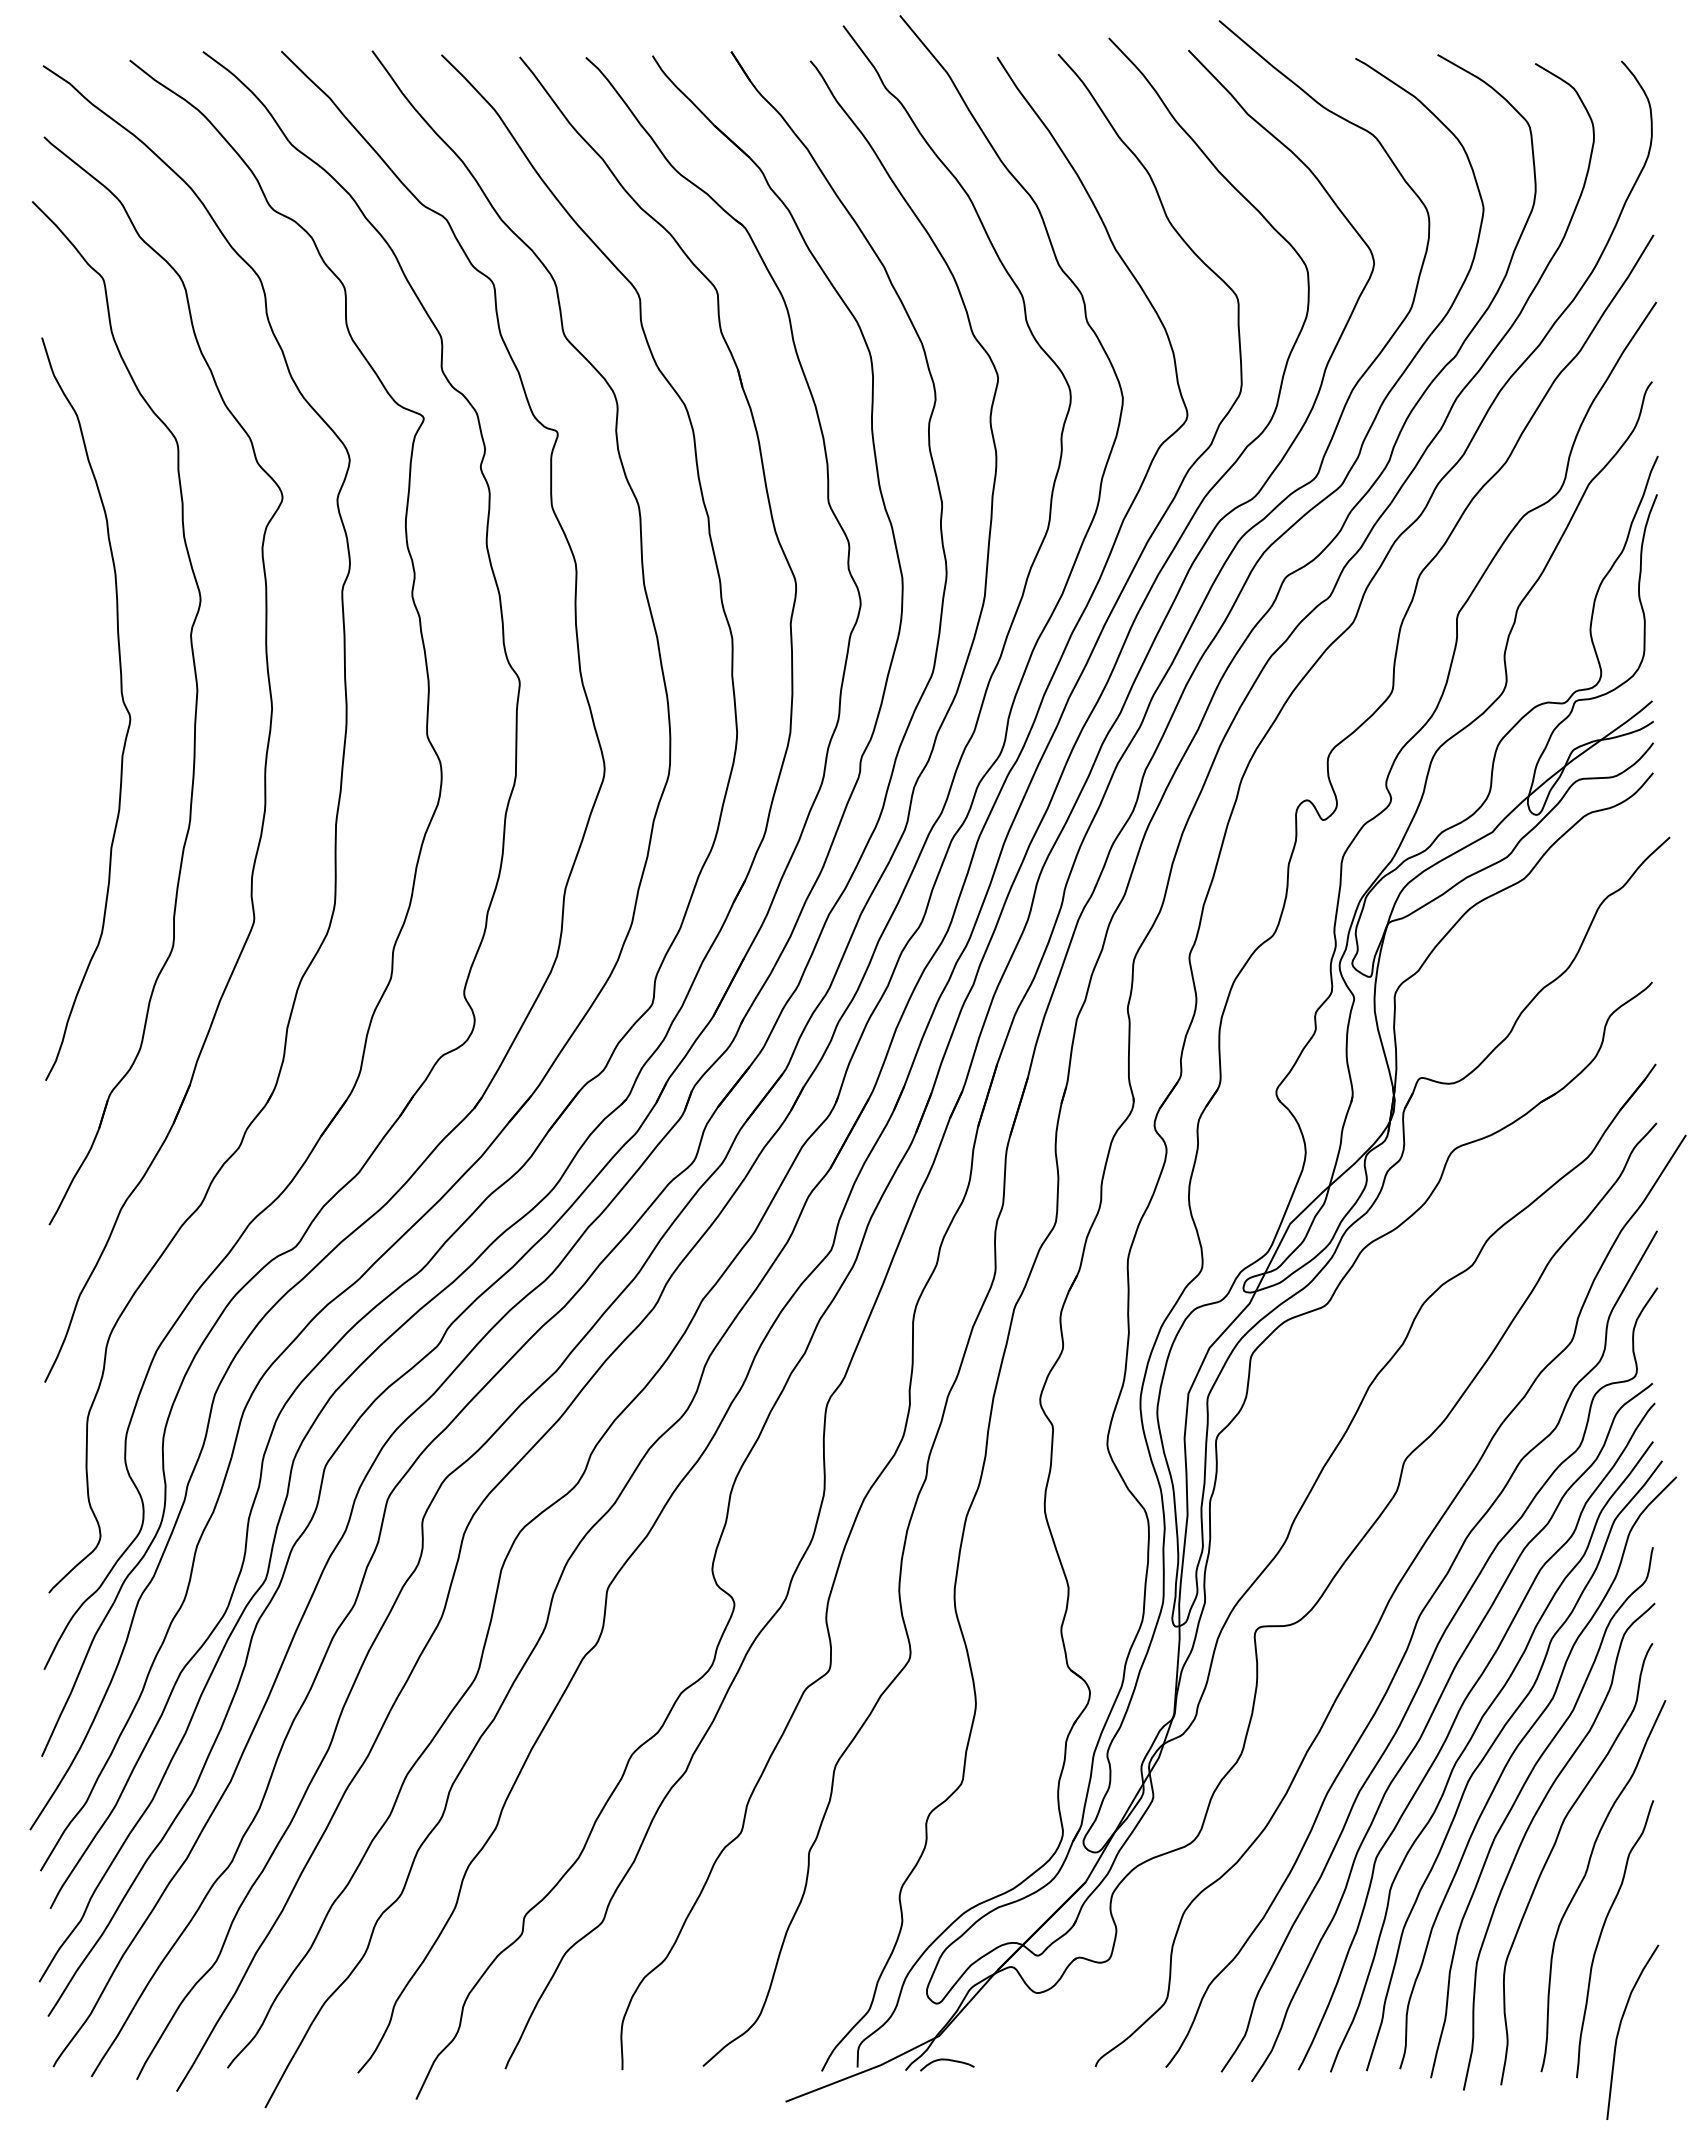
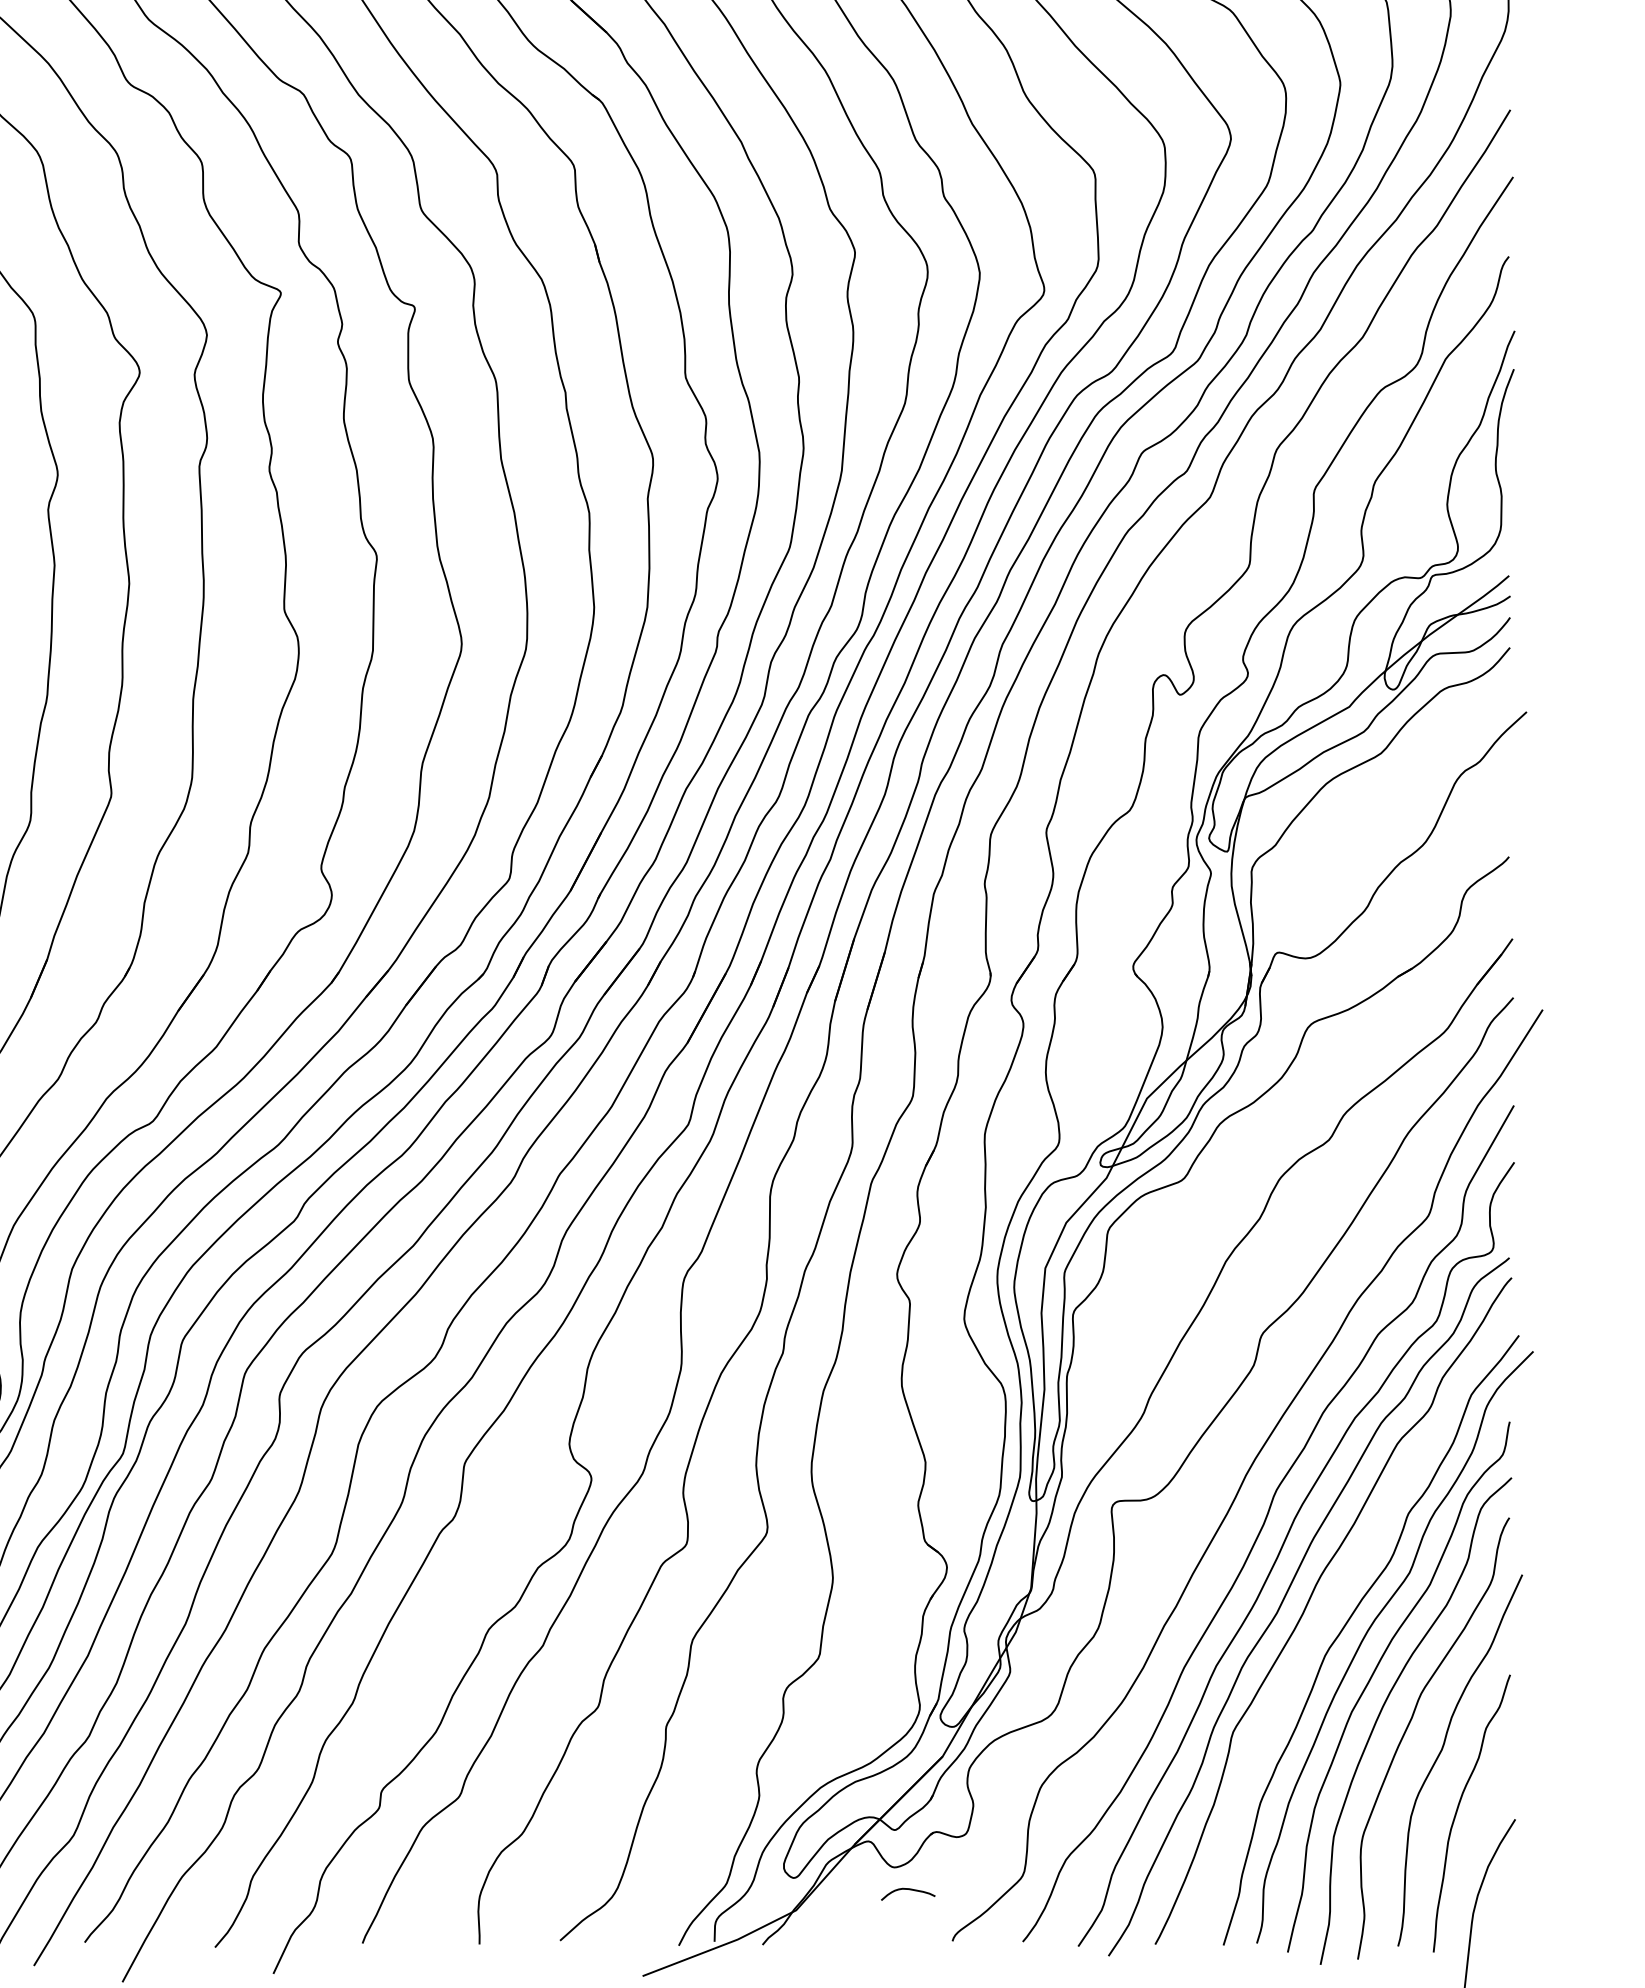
curve: (1469, 1743) -> (1326, 1617), removed
curve: (947, 2060) -> (908, 1889), moved

